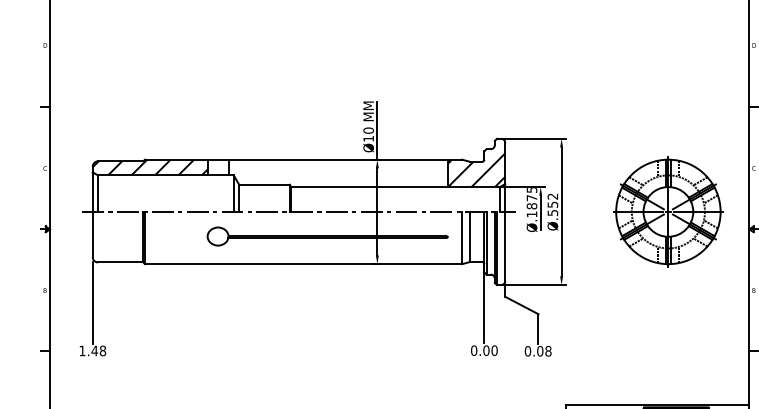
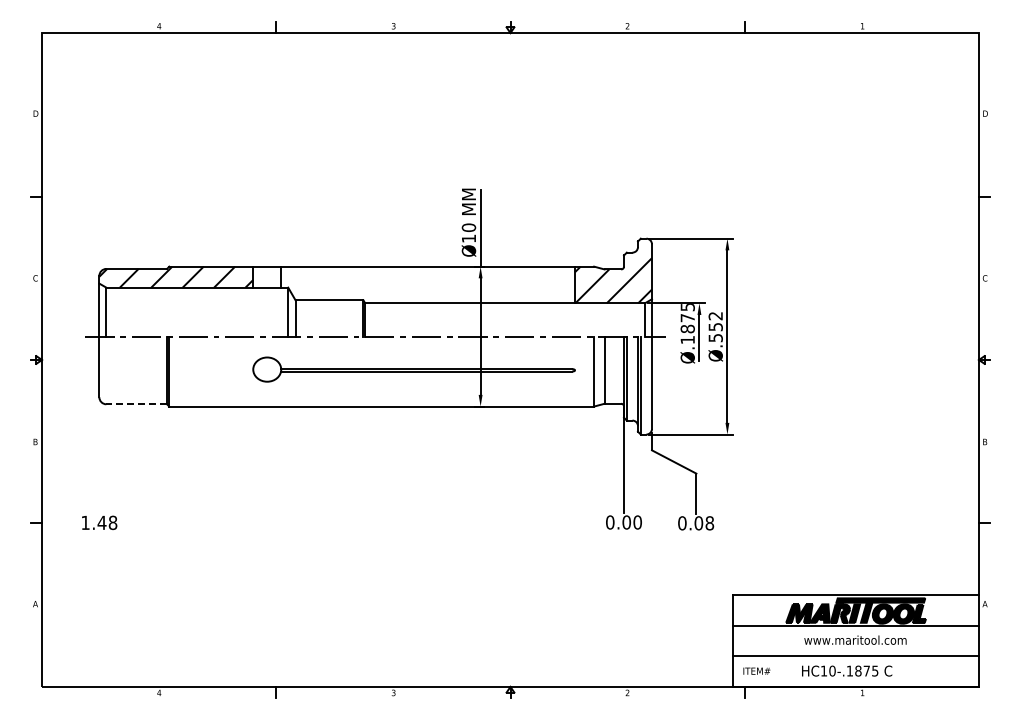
part: (668, 211) -> (870, 336), removed
line: (120, 262) -> (136, 404), solid -> dashed
line: (92, 302) -> (99, 458), removed

